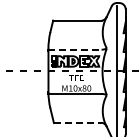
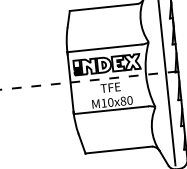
line: (75, 49) -> (105, 48), dashed -> solid
line: (77, 122) -> (118, 149), dashed -> solid

